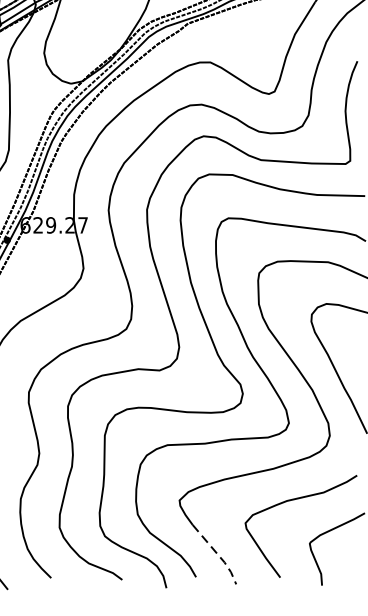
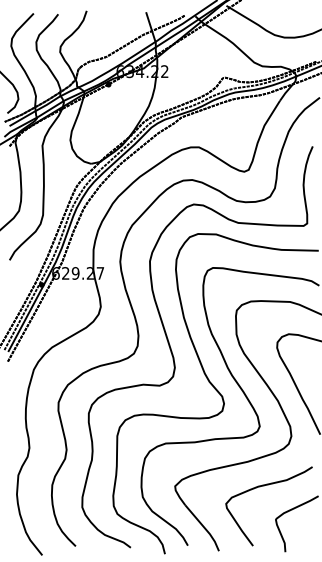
line: (217, 555) -> (204, 528), dashed -> solid

